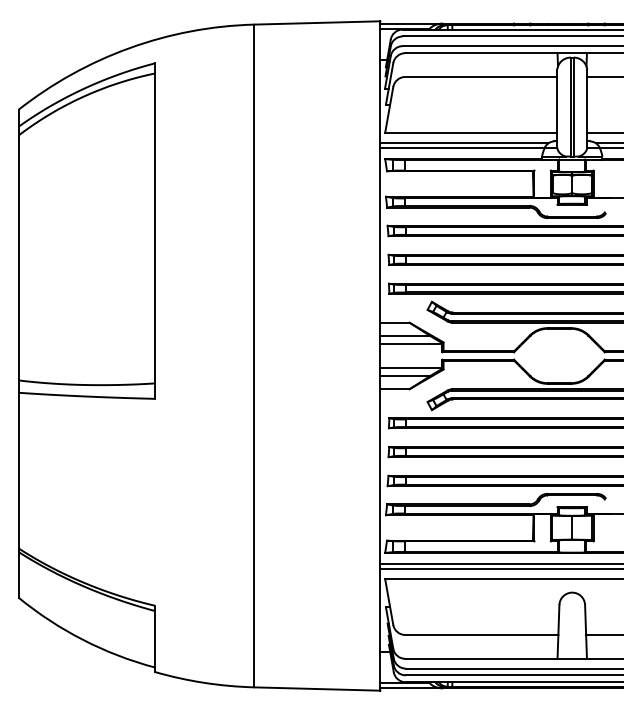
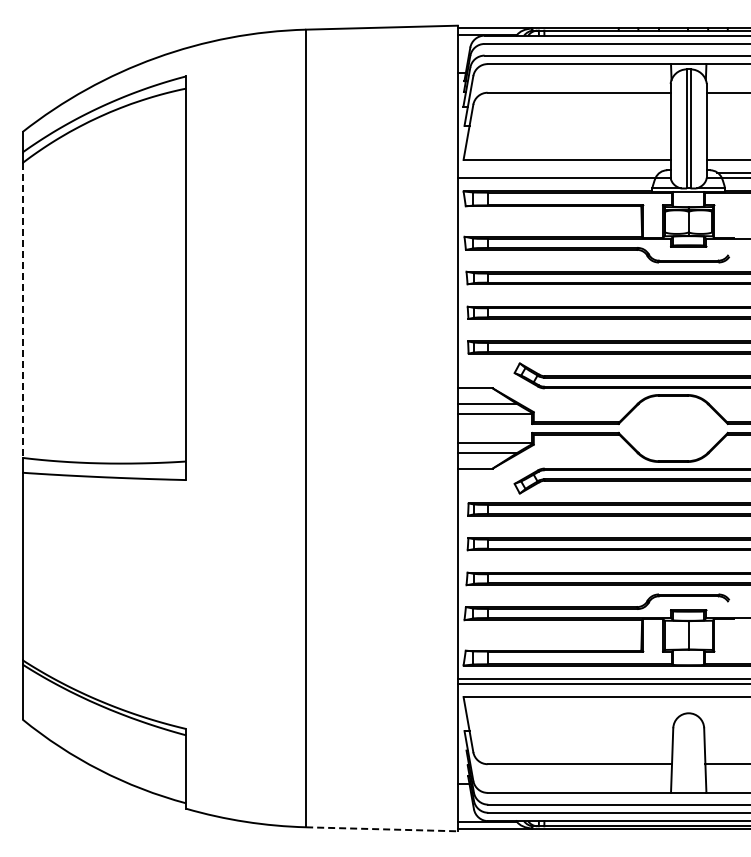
line: (464, 143) -> (558, 172), removed
line: (18, 258) -> (22, 311), solid -> dashed
line: (316, 689) -> (381, 829), solid -> dashed

